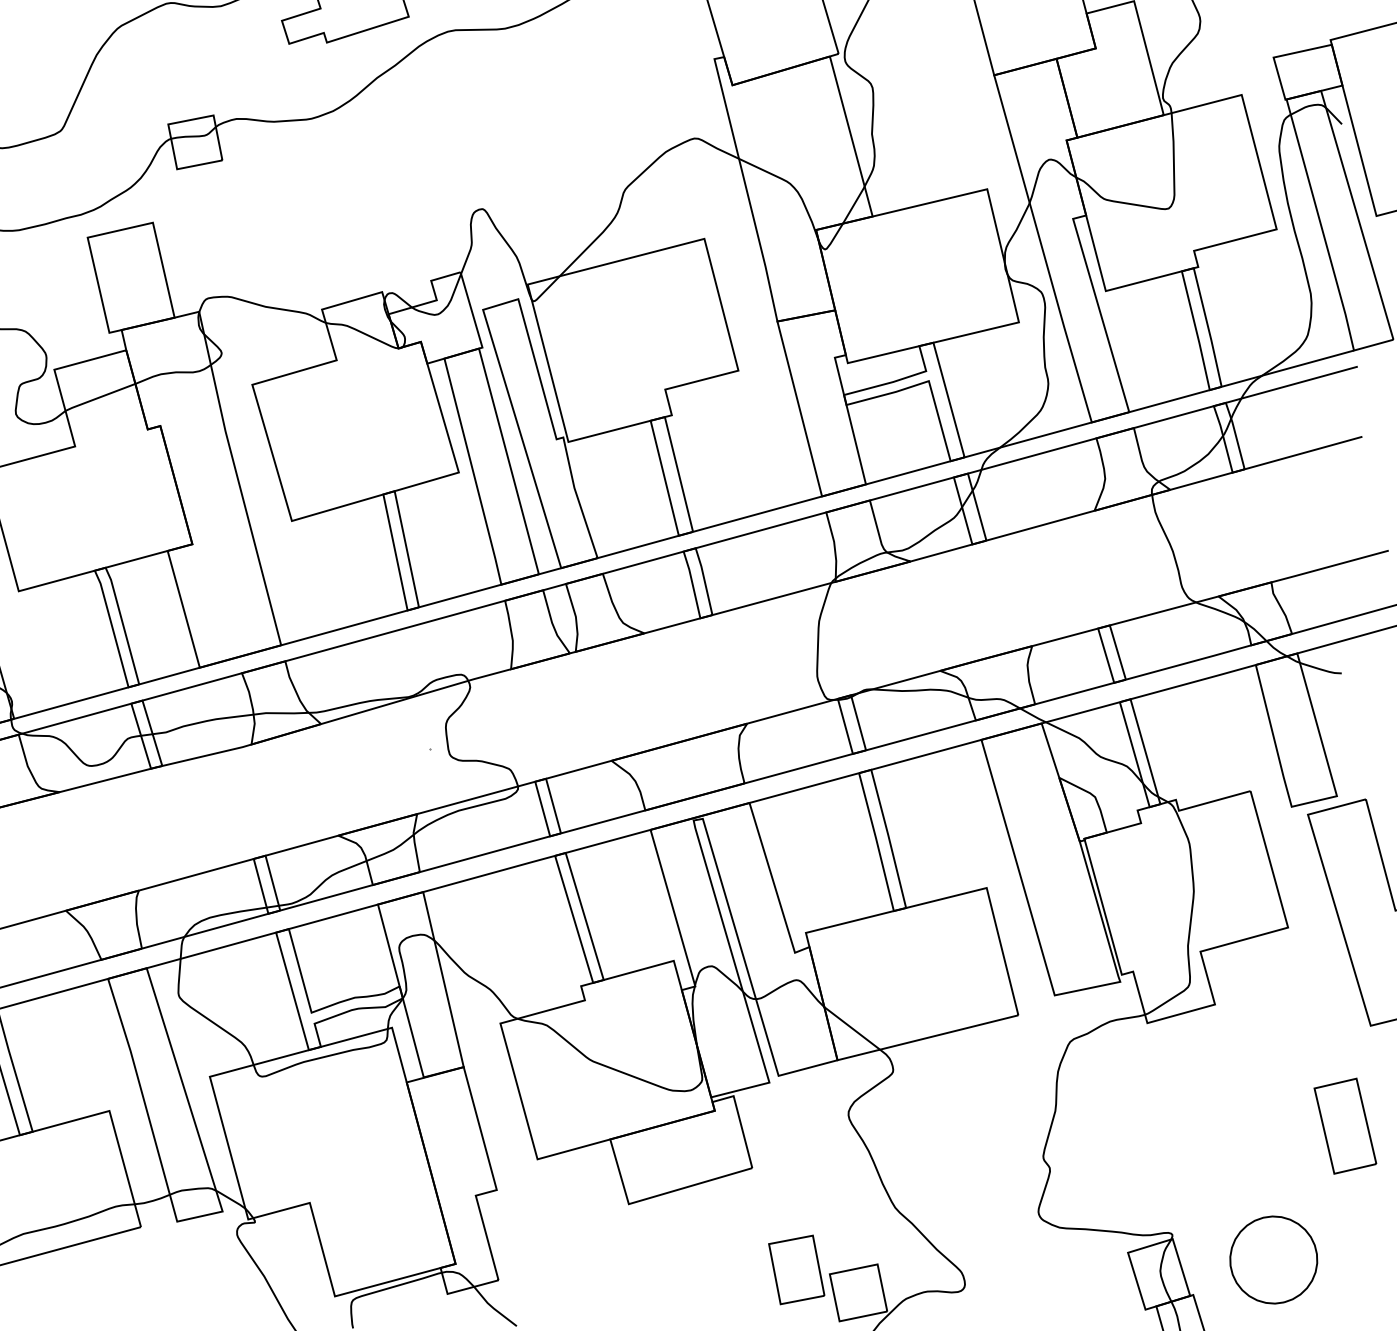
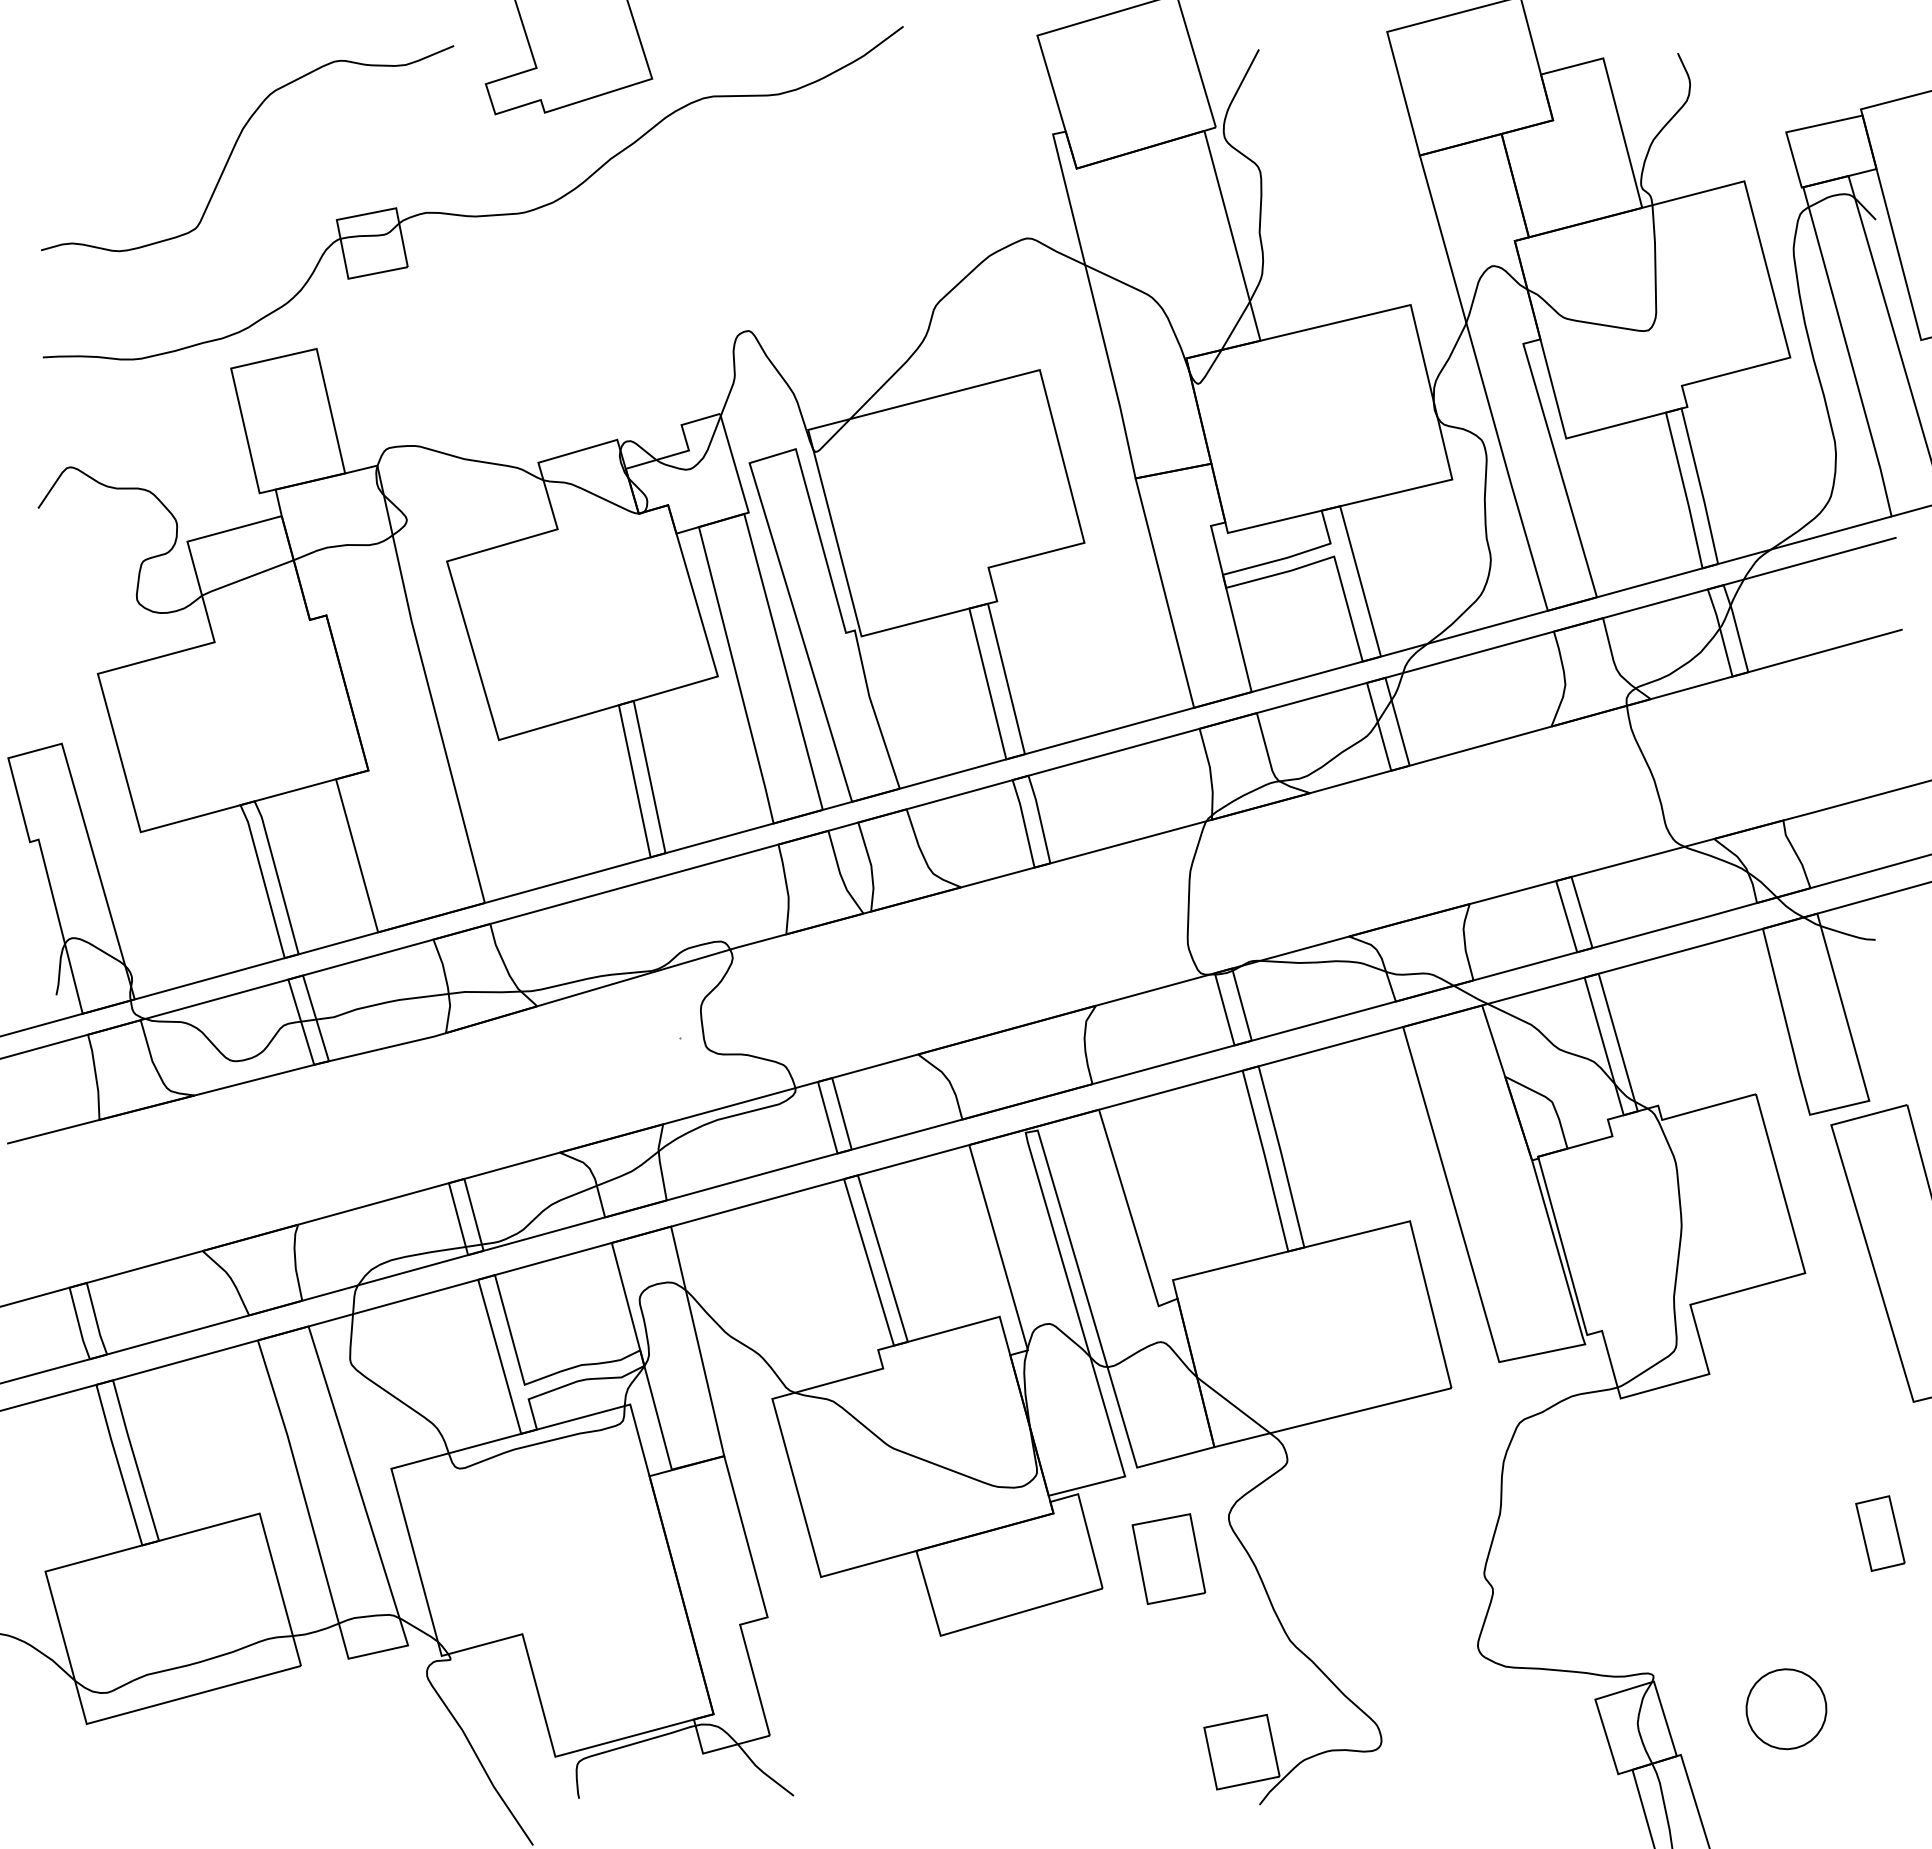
part: (1345, 1126) -> (1880, 1533), size x0.6
part: (1273, 1260) -> (1786, 1709), size x0.7
part: (796, 1270) -> (1168, 1559), moved

